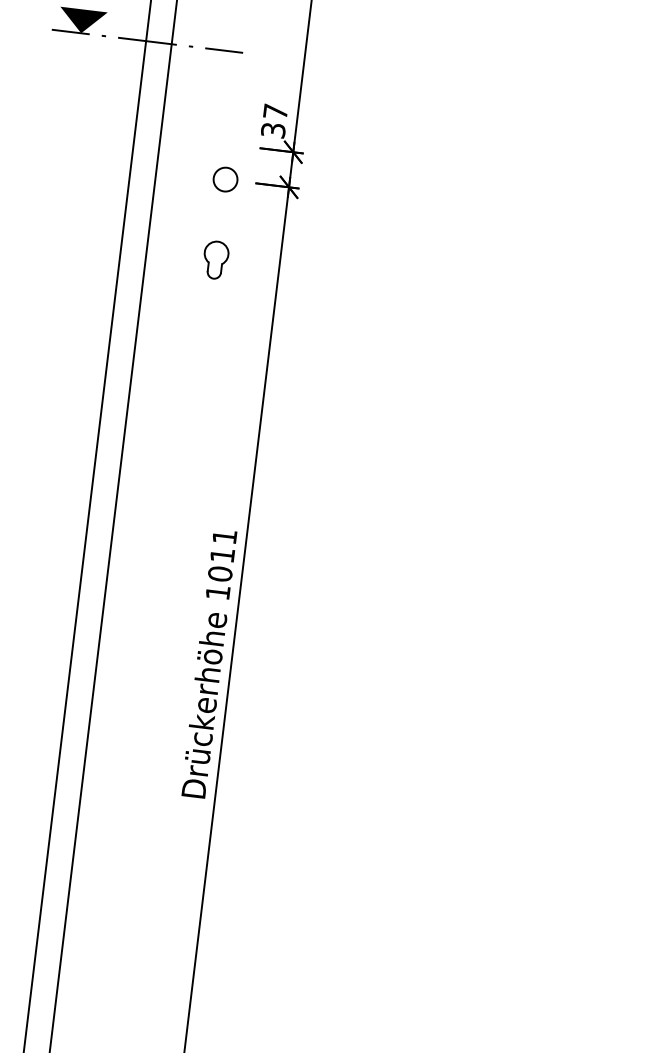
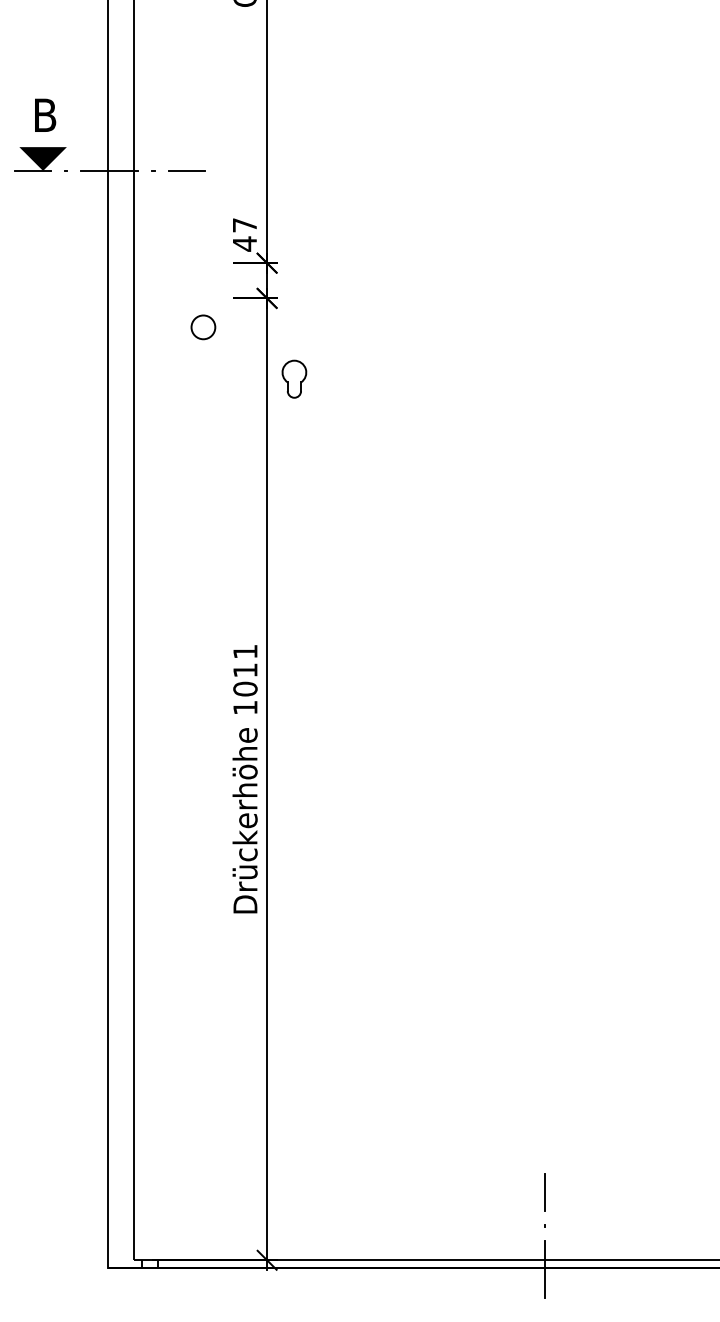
text: (273, 129) -> (244, 243), 37 -> 47
circle: (225, 179) -> (203, 327), moved
part: (215, 259) -> (294, 378), moved

